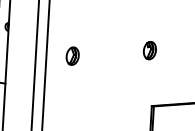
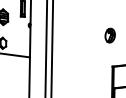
part: (150, 50) -> (110, 35), size x1.4
part: (71, 56) -> (66, 40), removed

